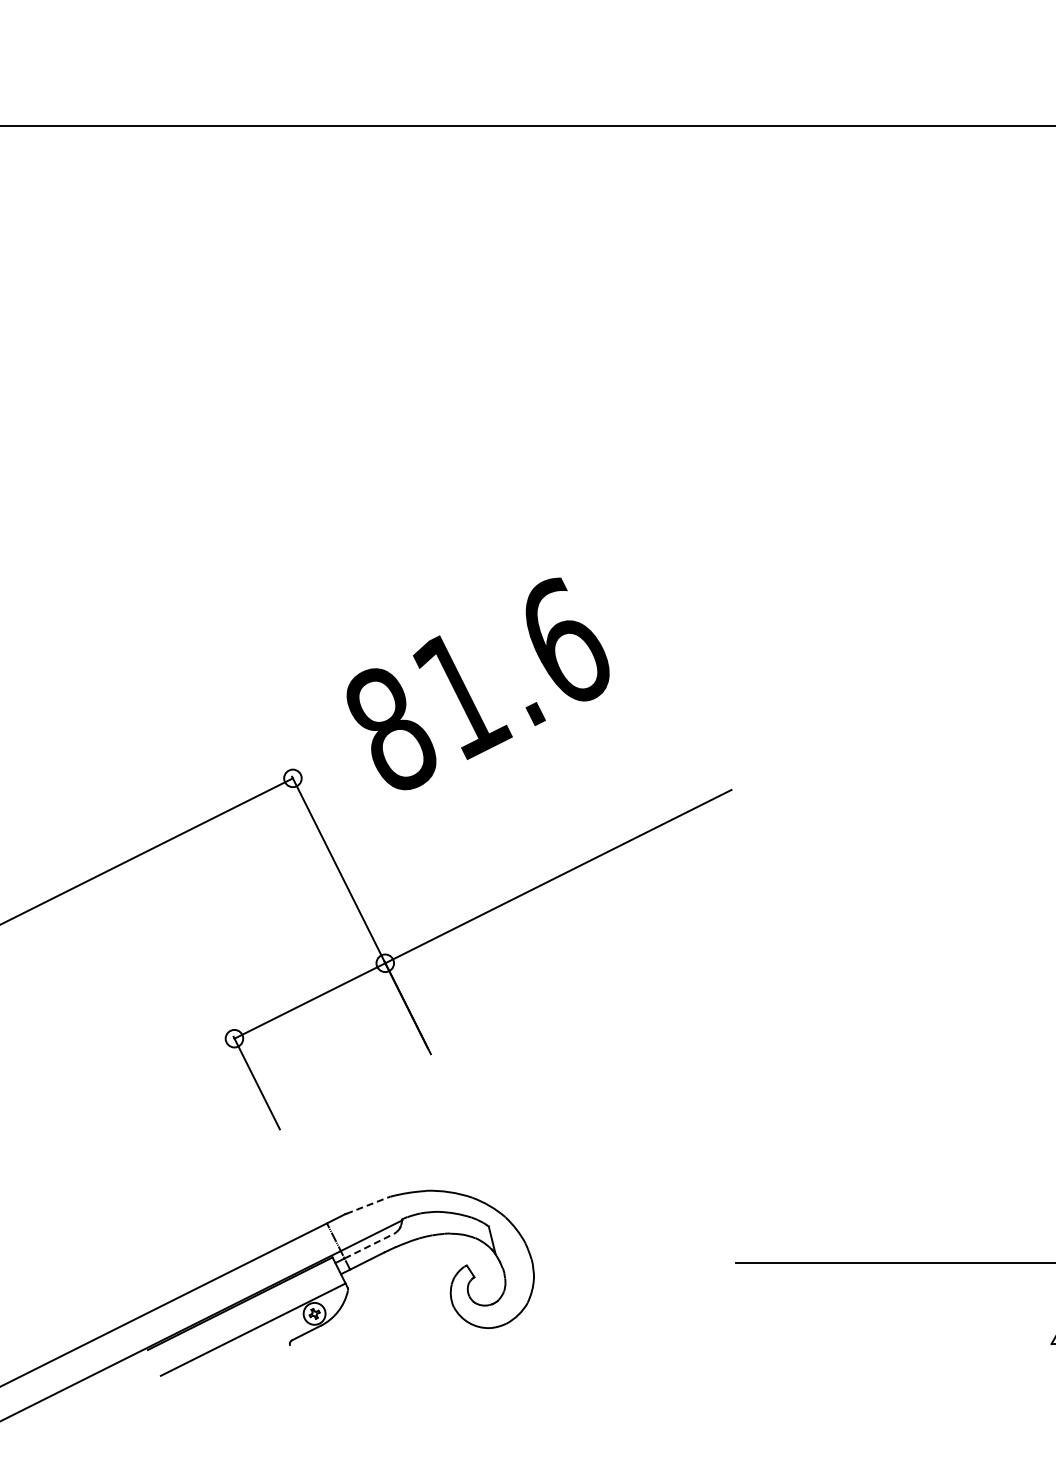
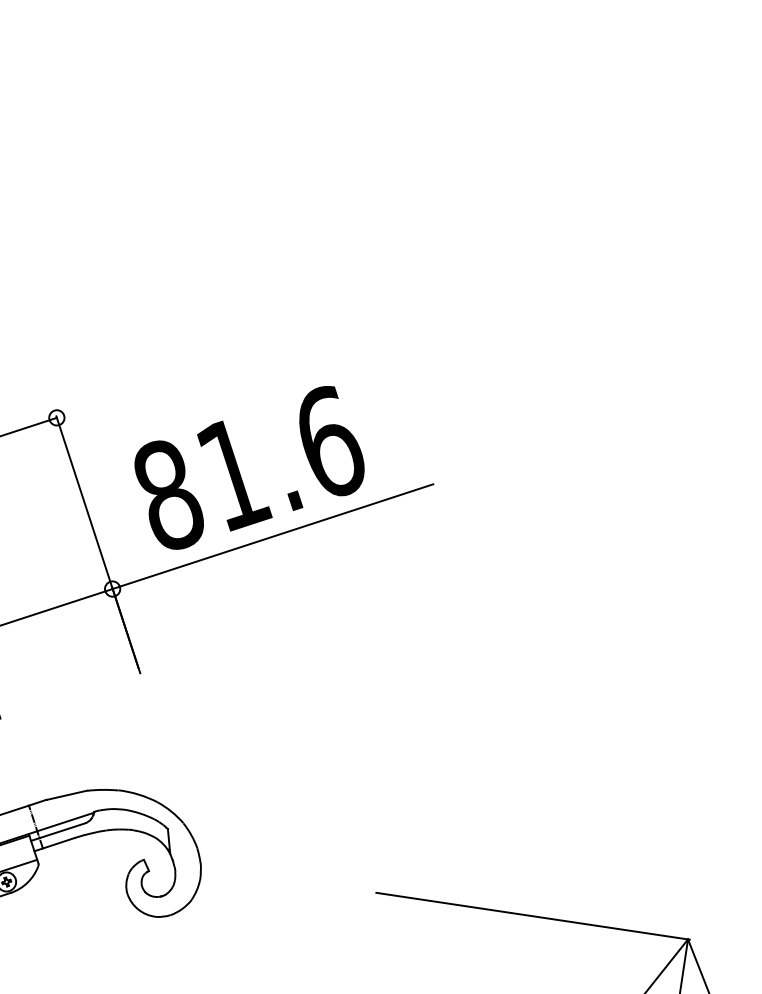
text: (477, 683) -> (249, 466), moved
line: (368, 1205) -> (67, 795), dashed -> solid
line: (369, 1246) -> (62, 831), dashed -> solid

